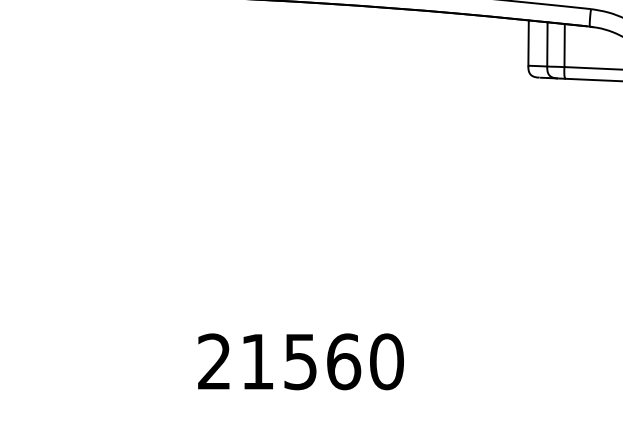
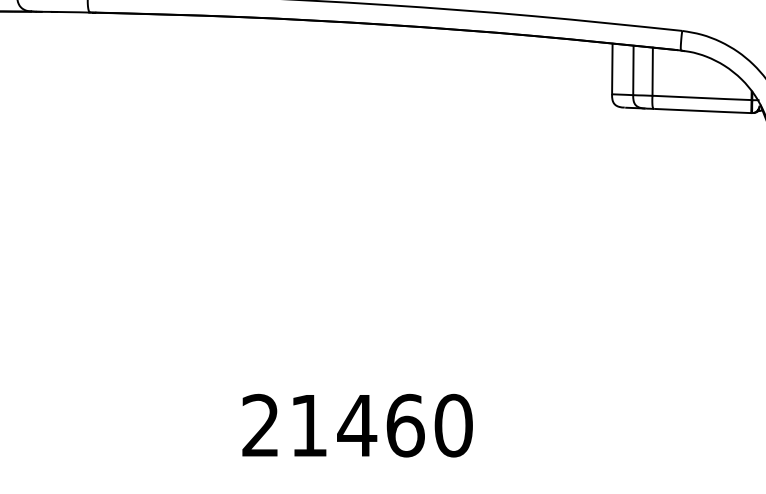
text: (300, 362) -> (357, 426), 21560 -> 21460

